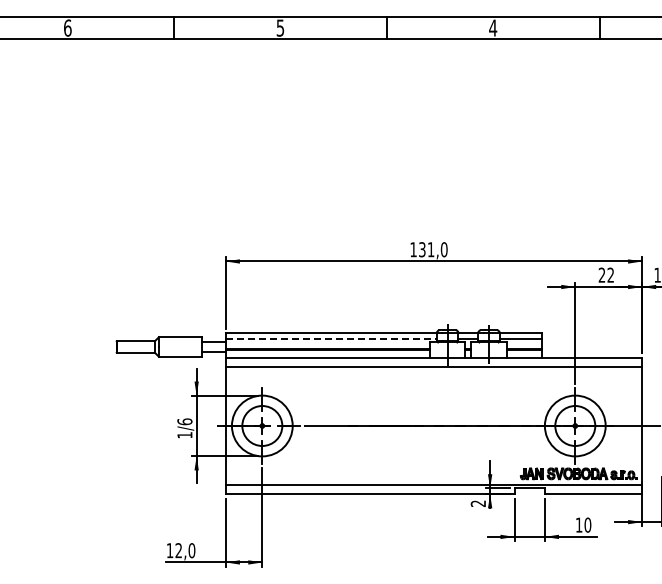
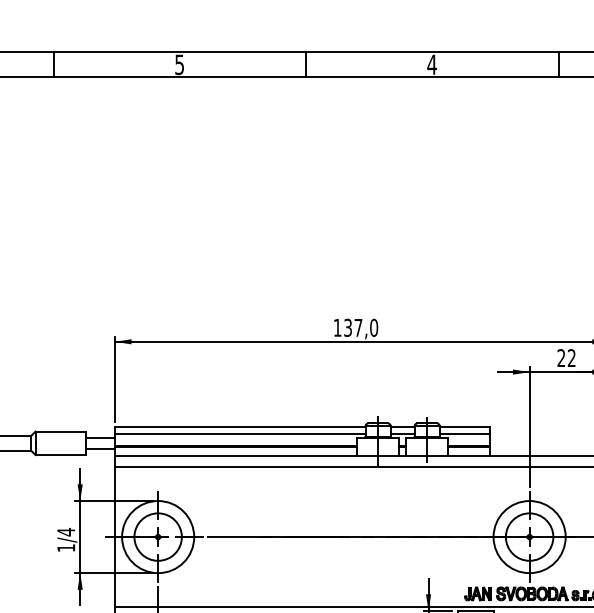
text: (431, 249) -> (358, 327), 131,0 -> 137,0
line: (331, 339) -> (240, 434), dashed -> solid
text: (184, 421) -> (65, 531), 1/6 -> 1/4

